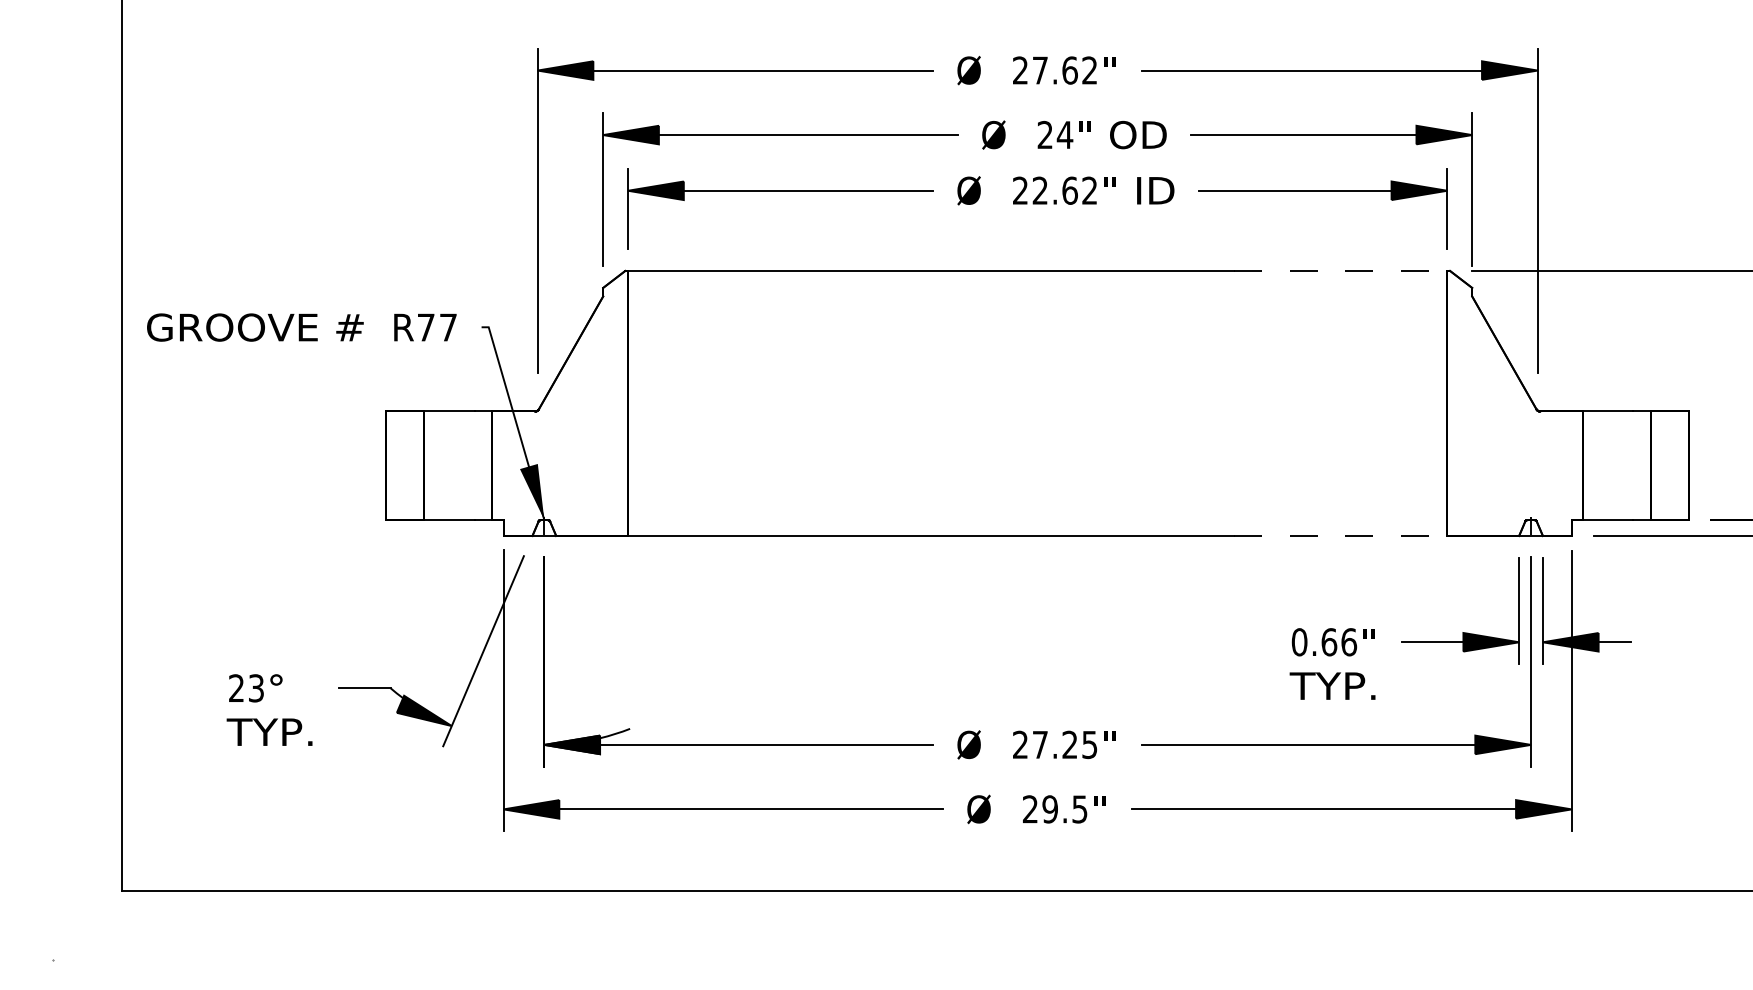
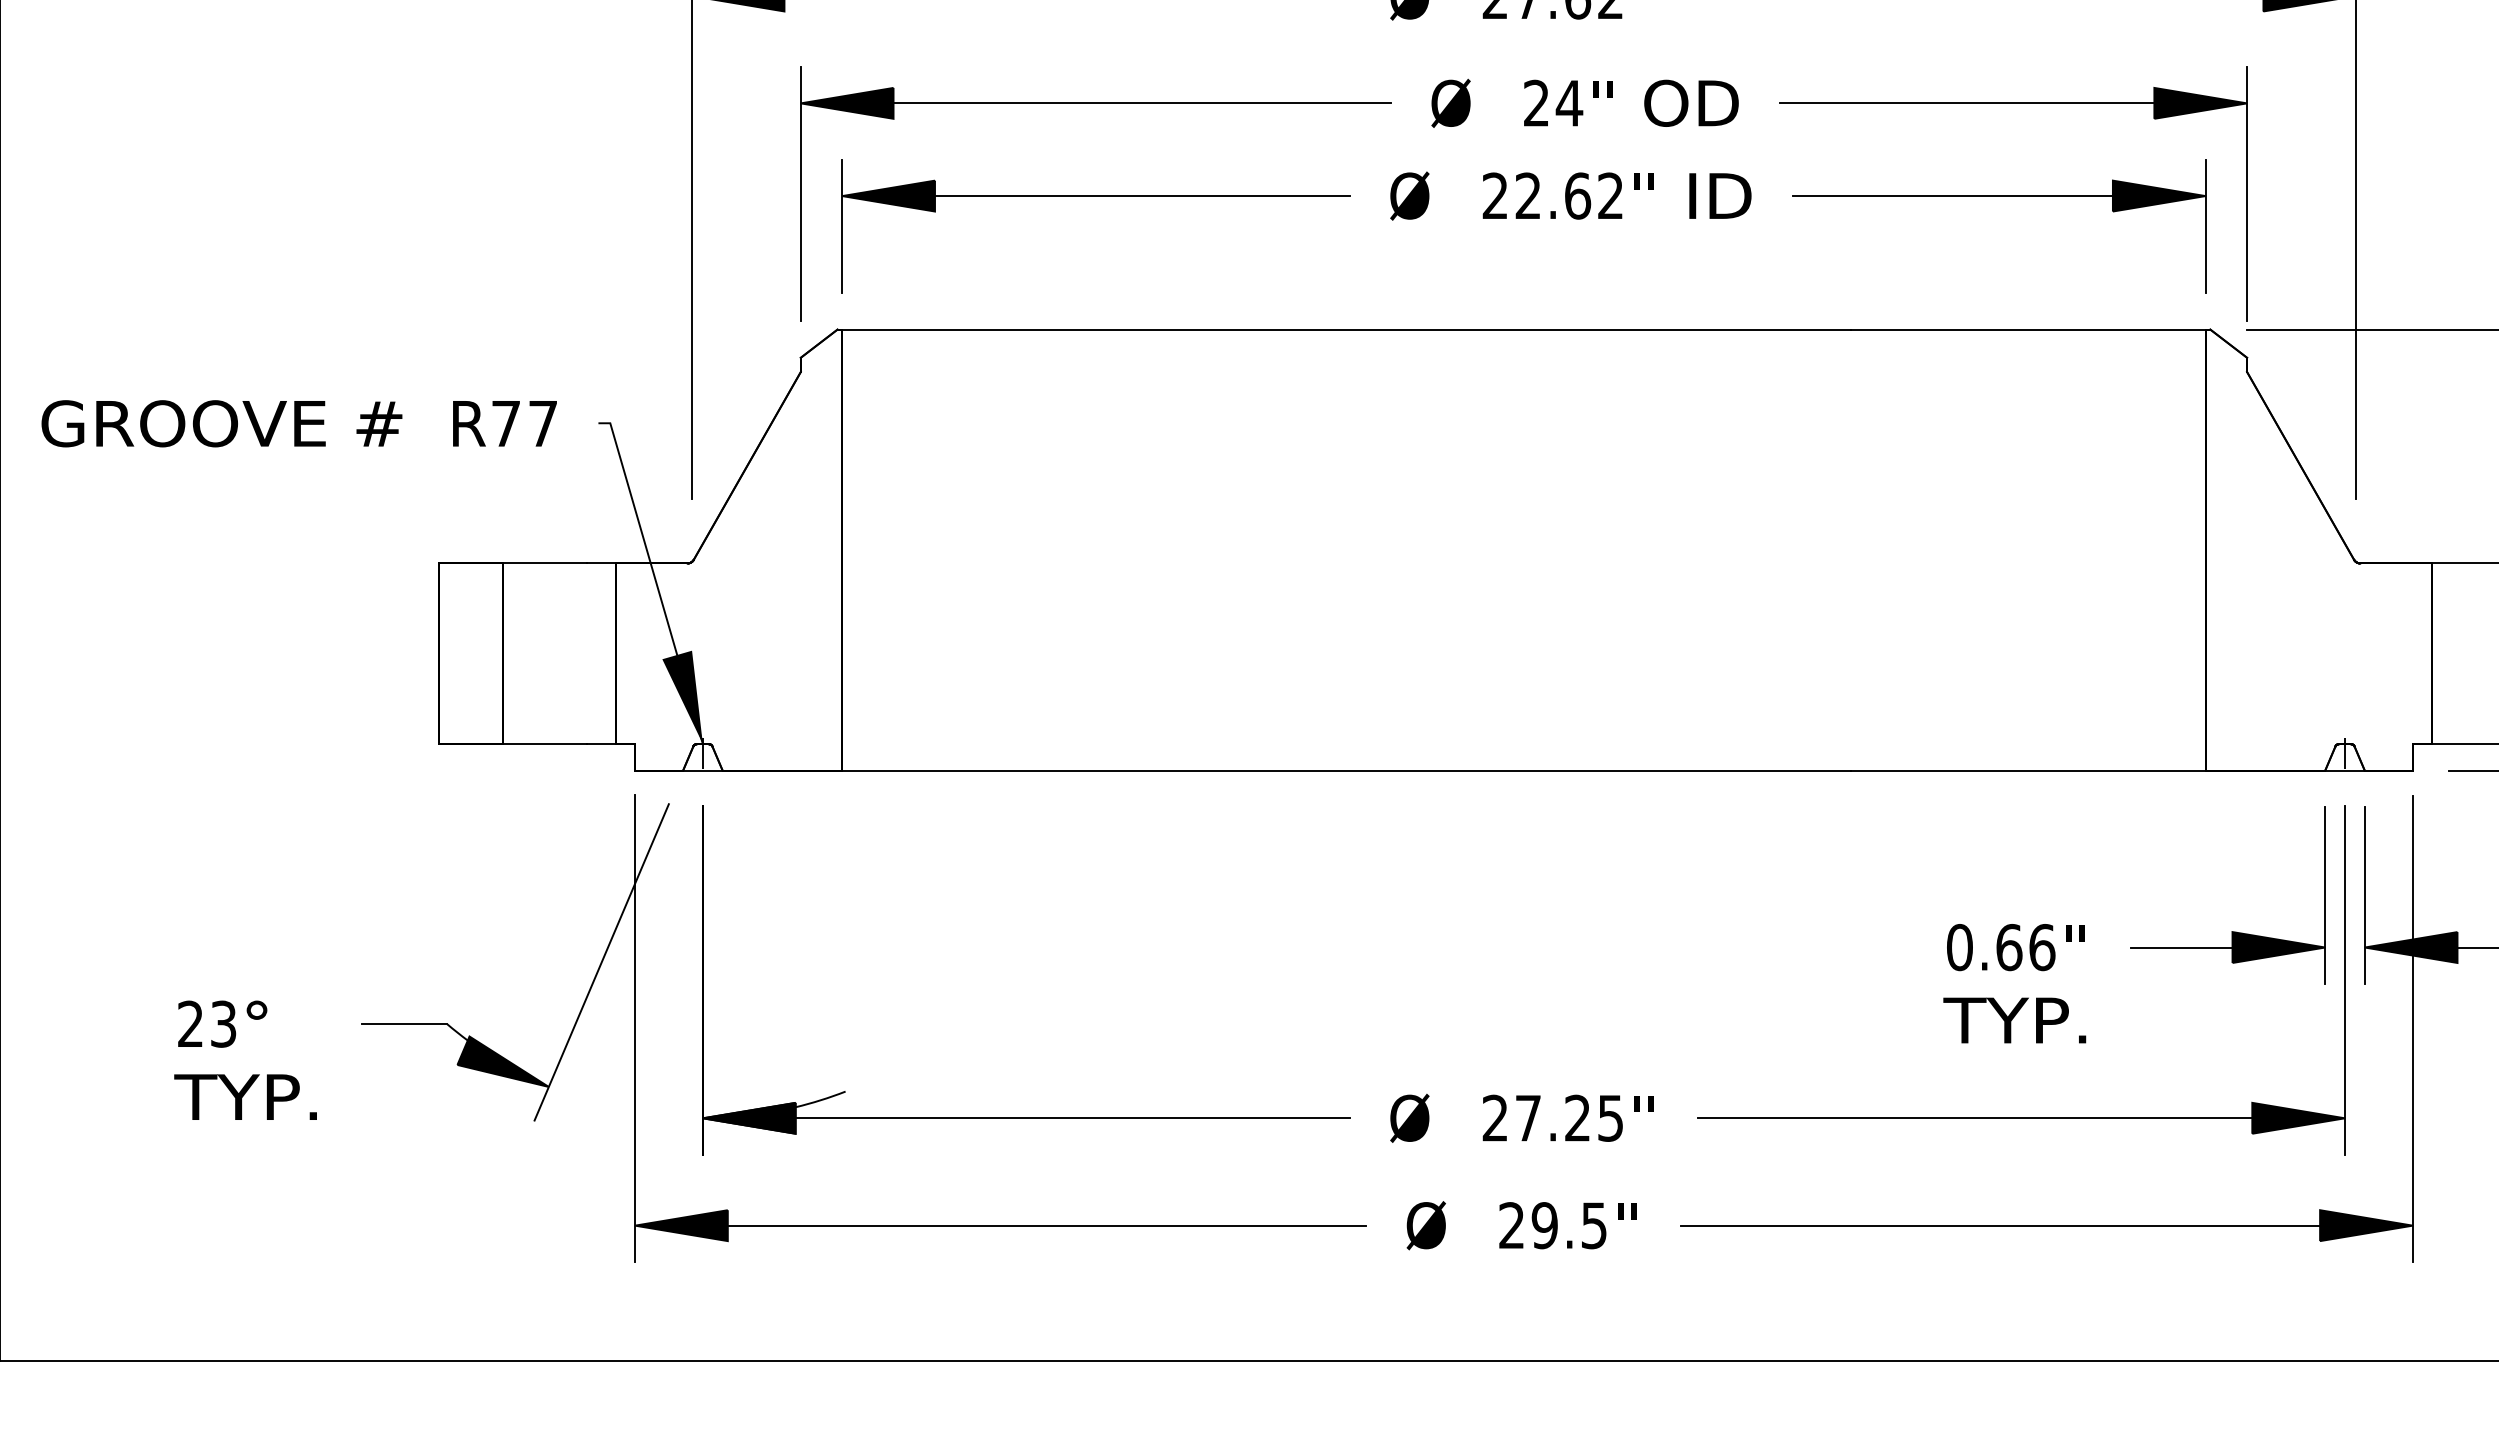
line: (1340, 271) -> (2027, 330), dashed -> solid
line: (1340, 535) -> (2027, 769), dashed -> solid

